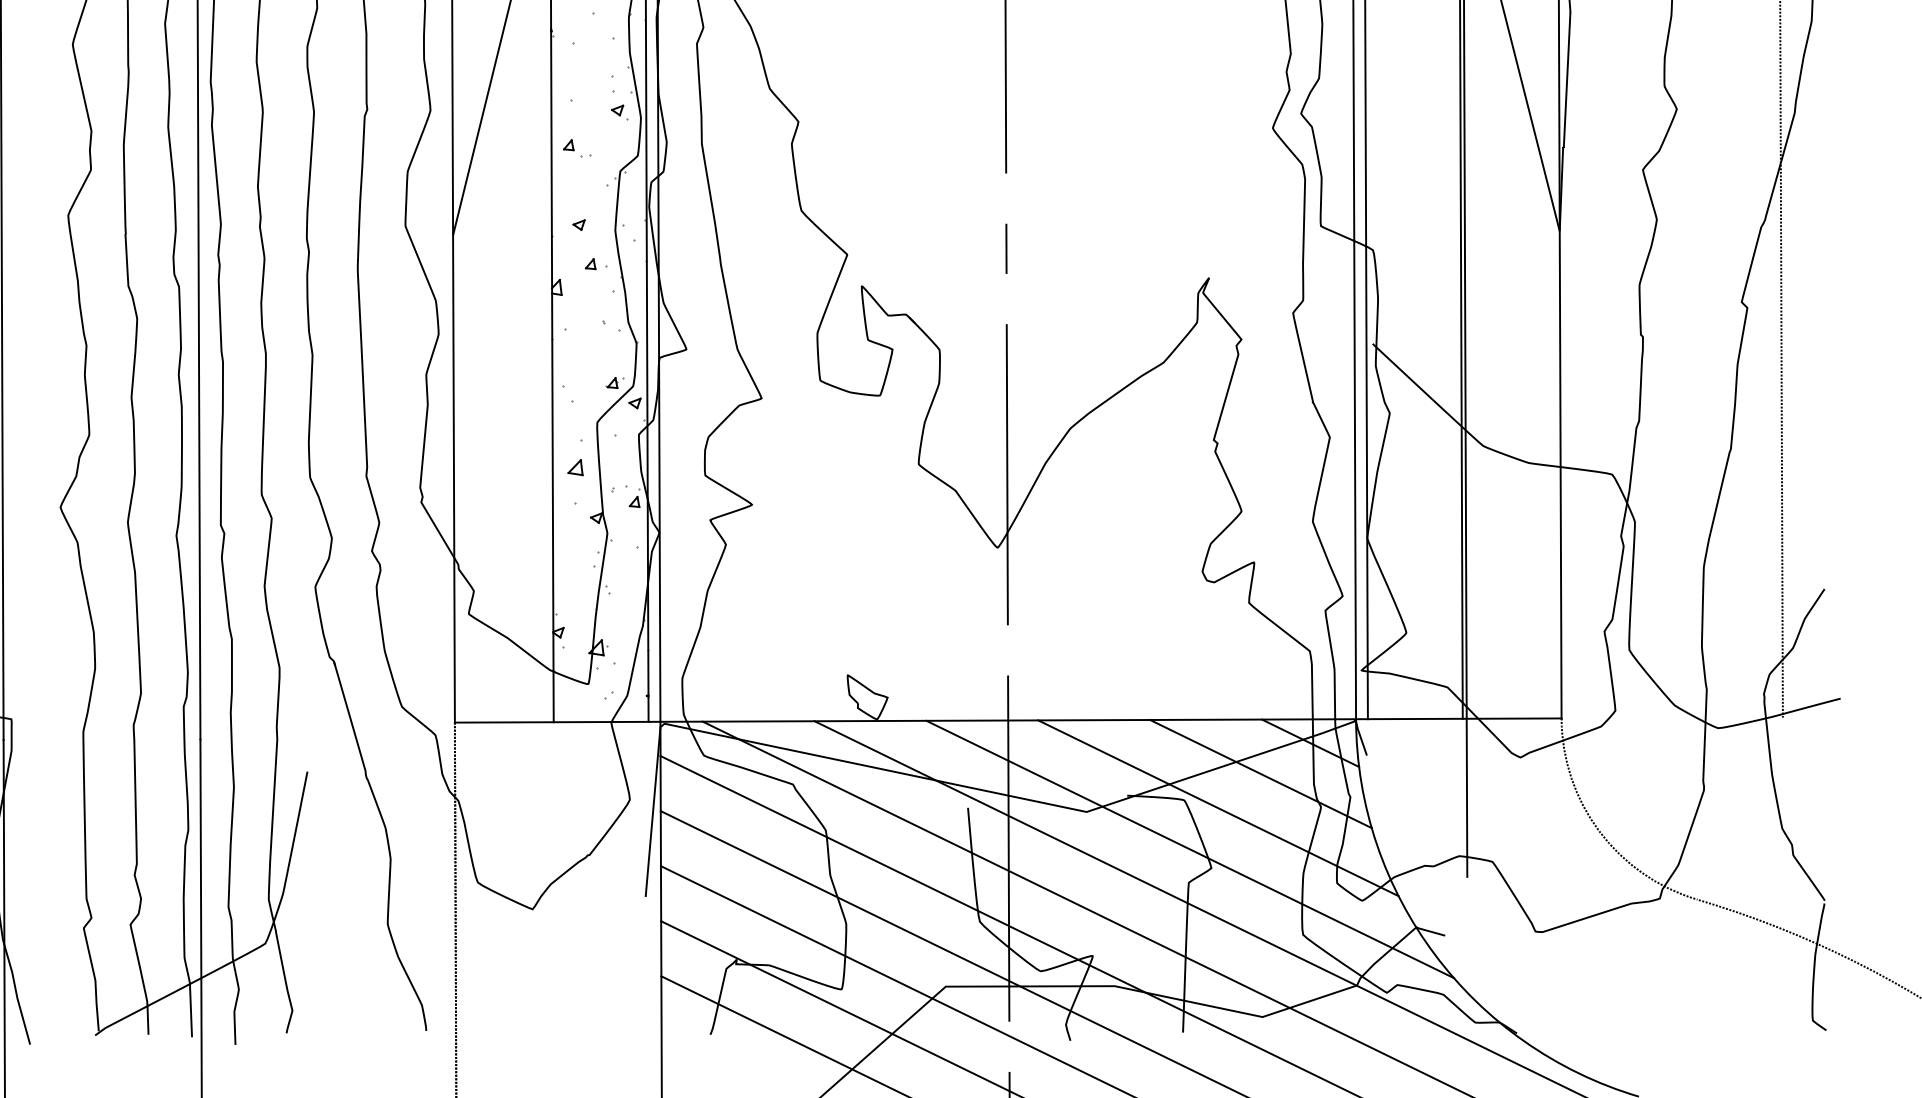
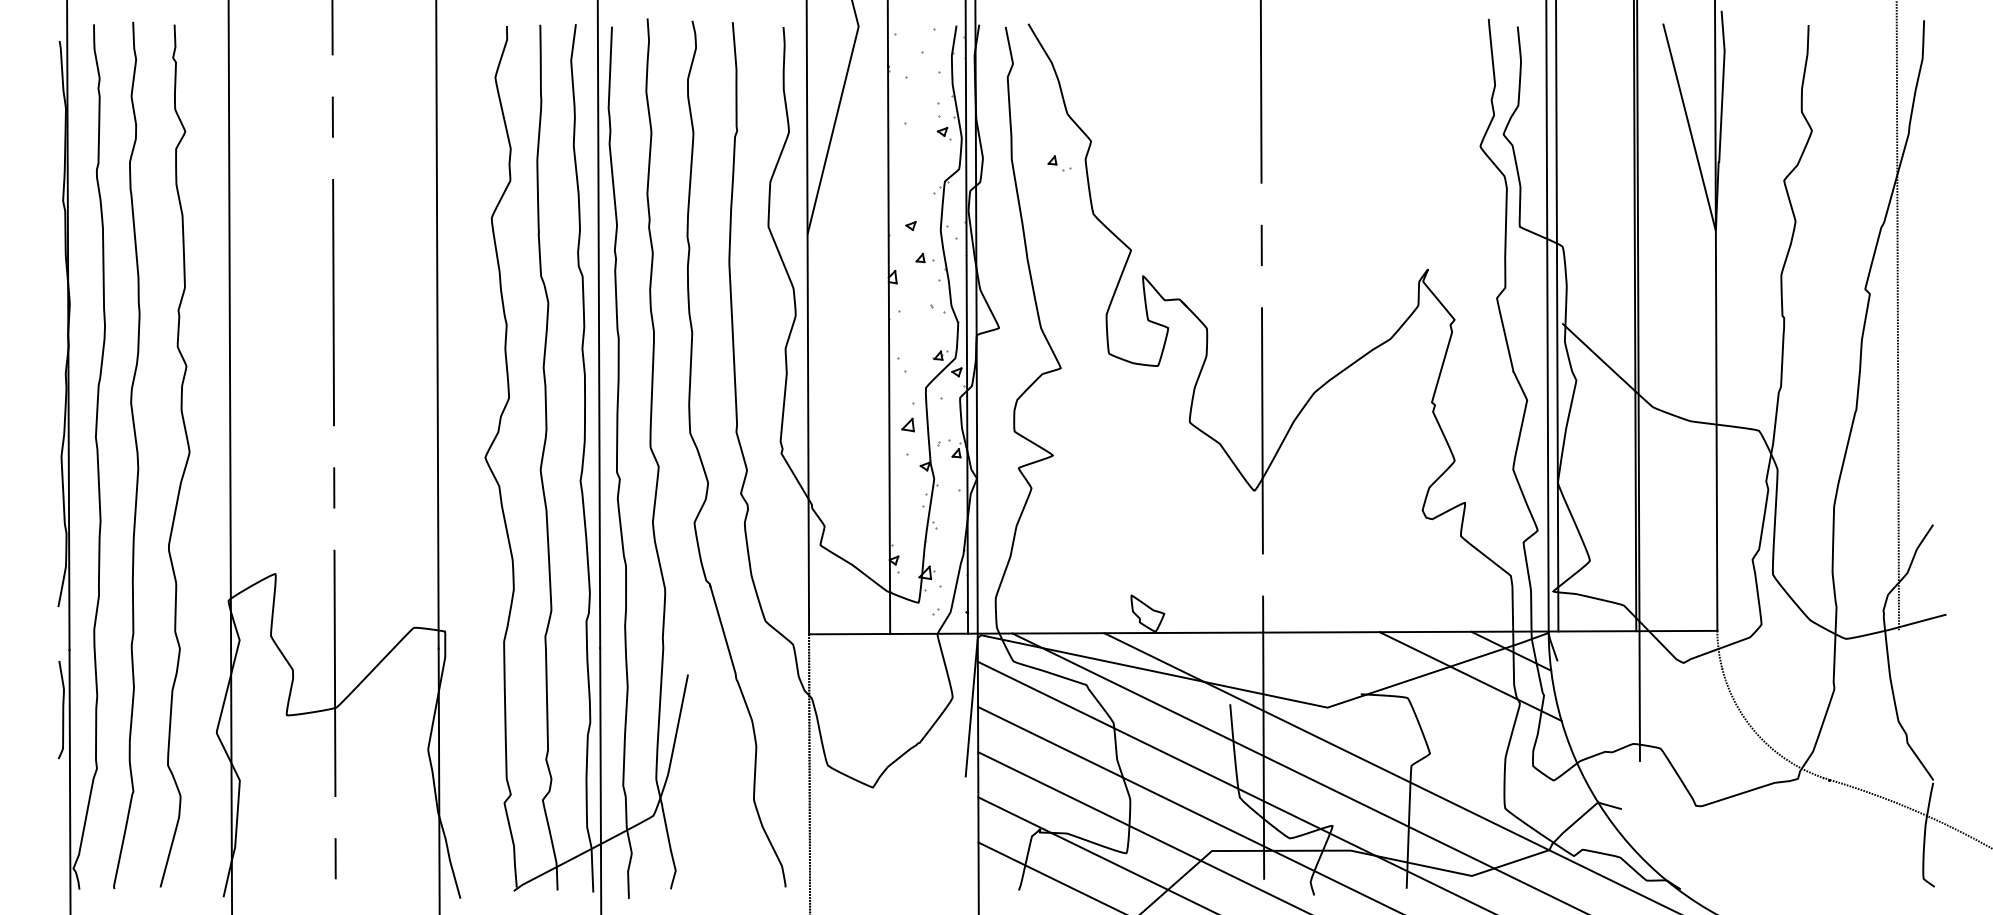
part: (577, 148) -> (1059, 163), moved
line: (1218, 808) -> (1435, 704), removed
line: (1190, 849) -> (1412, 738), removed

